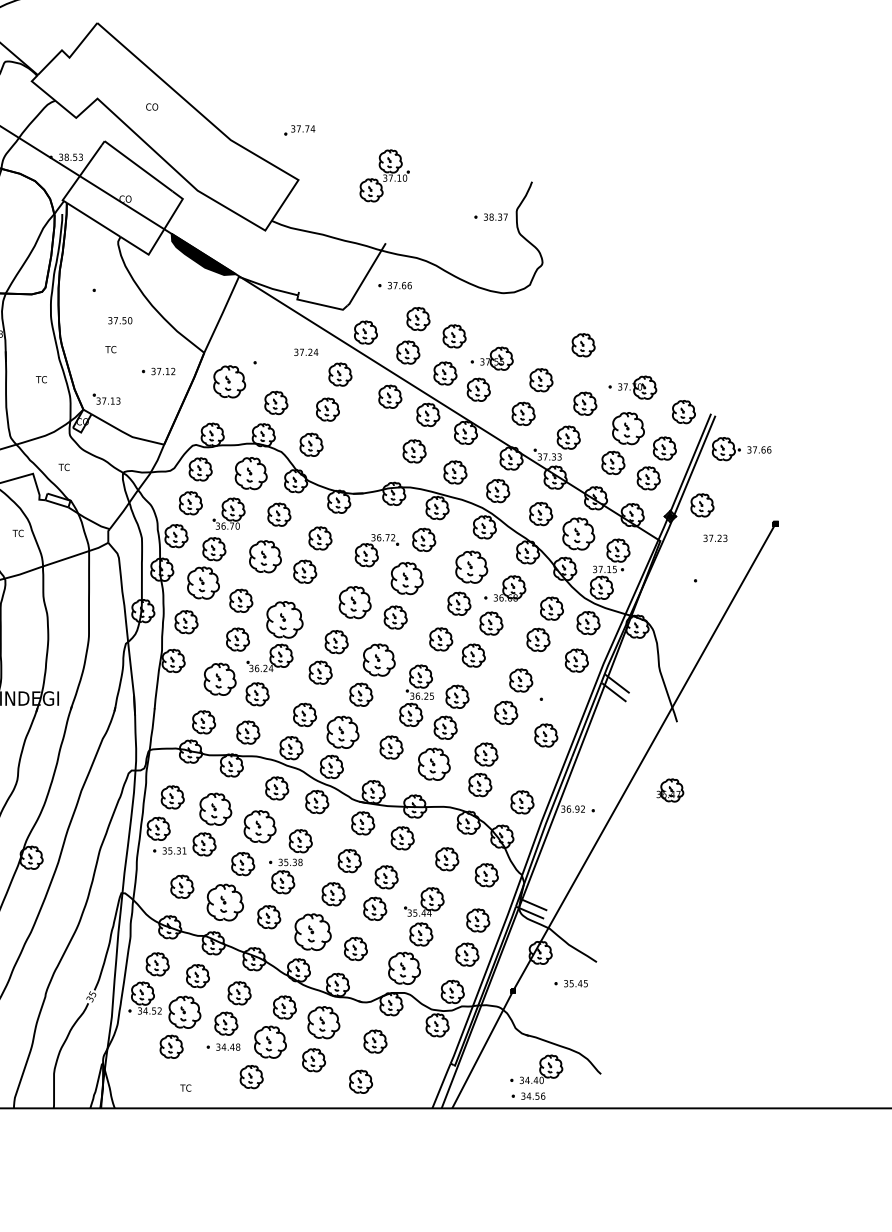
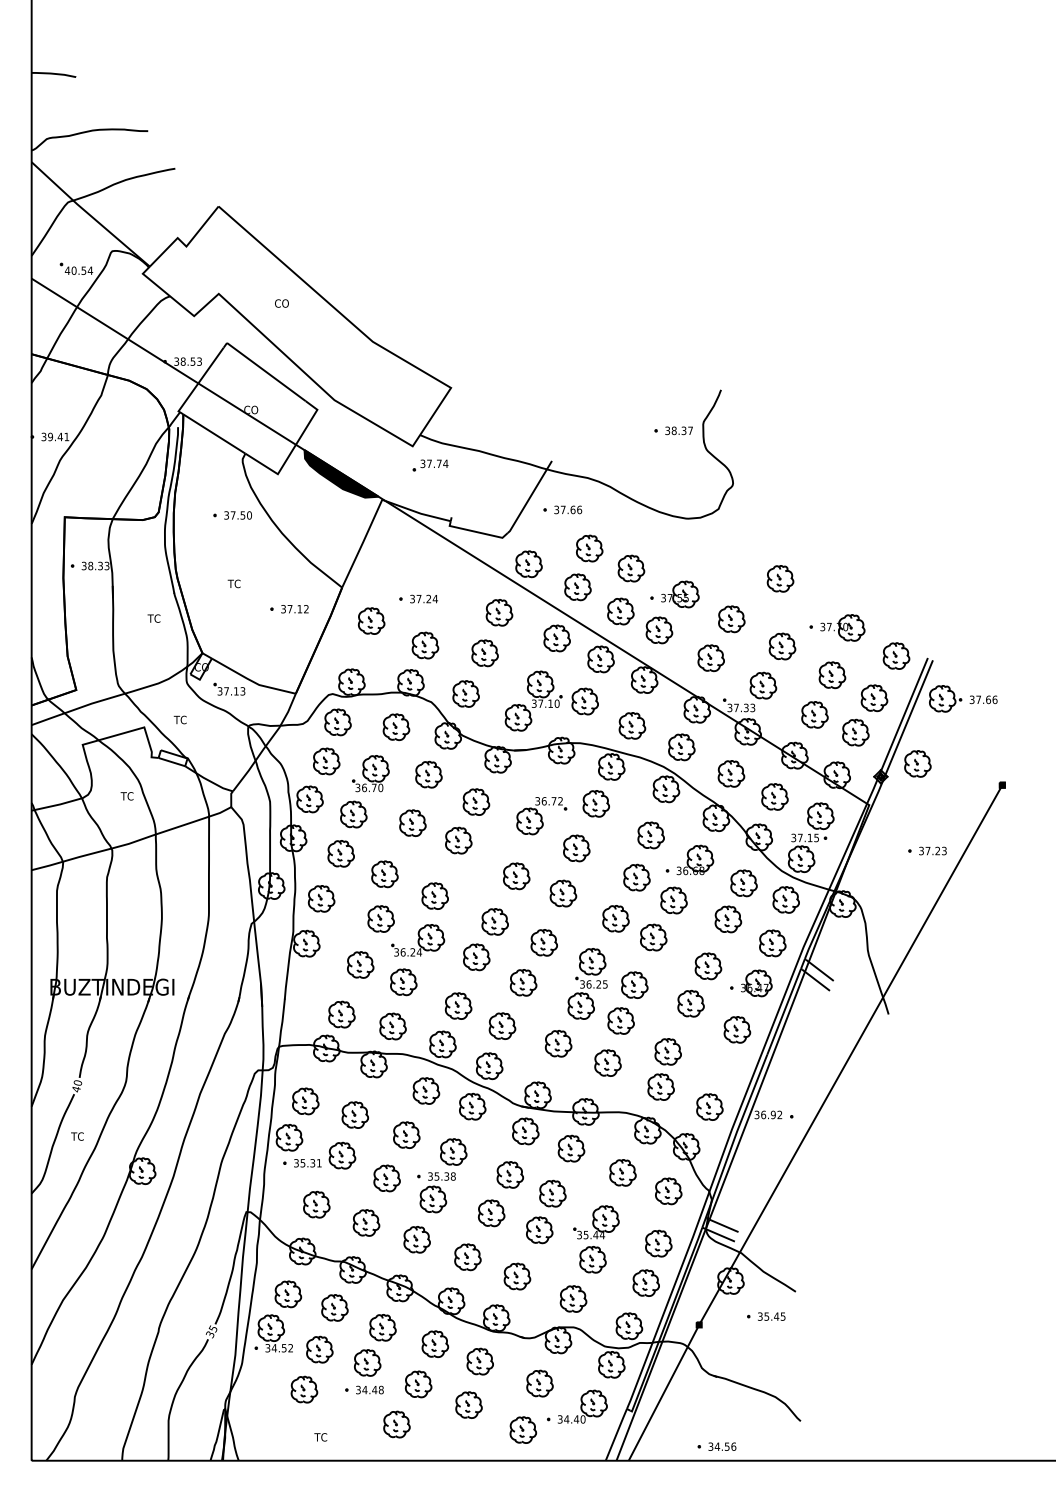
part: (299, 130) -> (430, 465), moved
part: (384, 175) -> (533, 700), moved
text: (119, 320) -> (237, 515), moved
text: (305, 351) -> (423, 598), moved
part: (229, 381) -> (371, 620), size x0.71
part: (106, 398) -> (229, 688), moved
part: (628, 428) -> (832, 675), size x0.71
part: (251, 473) -> (396, 727), size x0.71
part: (578, 533) -> (774, 796), size x0.71
text: (715, 537) -> (932, 850), moved
part: (265, 556) -> (412, 822), size x0.71
part: (471, 567) -> (650, 835), size x0.71
part: (407, 578) -> (576, 848), size x0.71
part: (202, 582) -> (340, 853), size x0.71
part: (355, 602) -> (516, 876), size x0.71
part: (284, 619) -> (434, 895), size x0.62
part: (378, 659) -> (543, 942), size x0.71
part: (220, 678) -> (360, 964), size x0.71
part: (343, 731) -> (502, 1025), size x0.71
part: (433, 763) -> (607, 1062), size x0.71
part: (670, 790) -> (756, 983), moved
part: (214, 808) -> (354, 1114), size x0.71
part: (259, 826) -> (406, 1134), size x0.71
part: (225, 902) -> (366, 1222), size x0.62
part: (312, 932) -> (467, 1257), size x0.62
part: (404, 967) -> (573, 1298), size x0.71
part: (184, 1012) -> (319, 1349), size x0.71
part: (323, 1022) -> (479, 1361), size x0.71
part: (270, 1042) -> (418, 1384), size x0.71
part: (536, 1069) -> (577, 1406), moved

